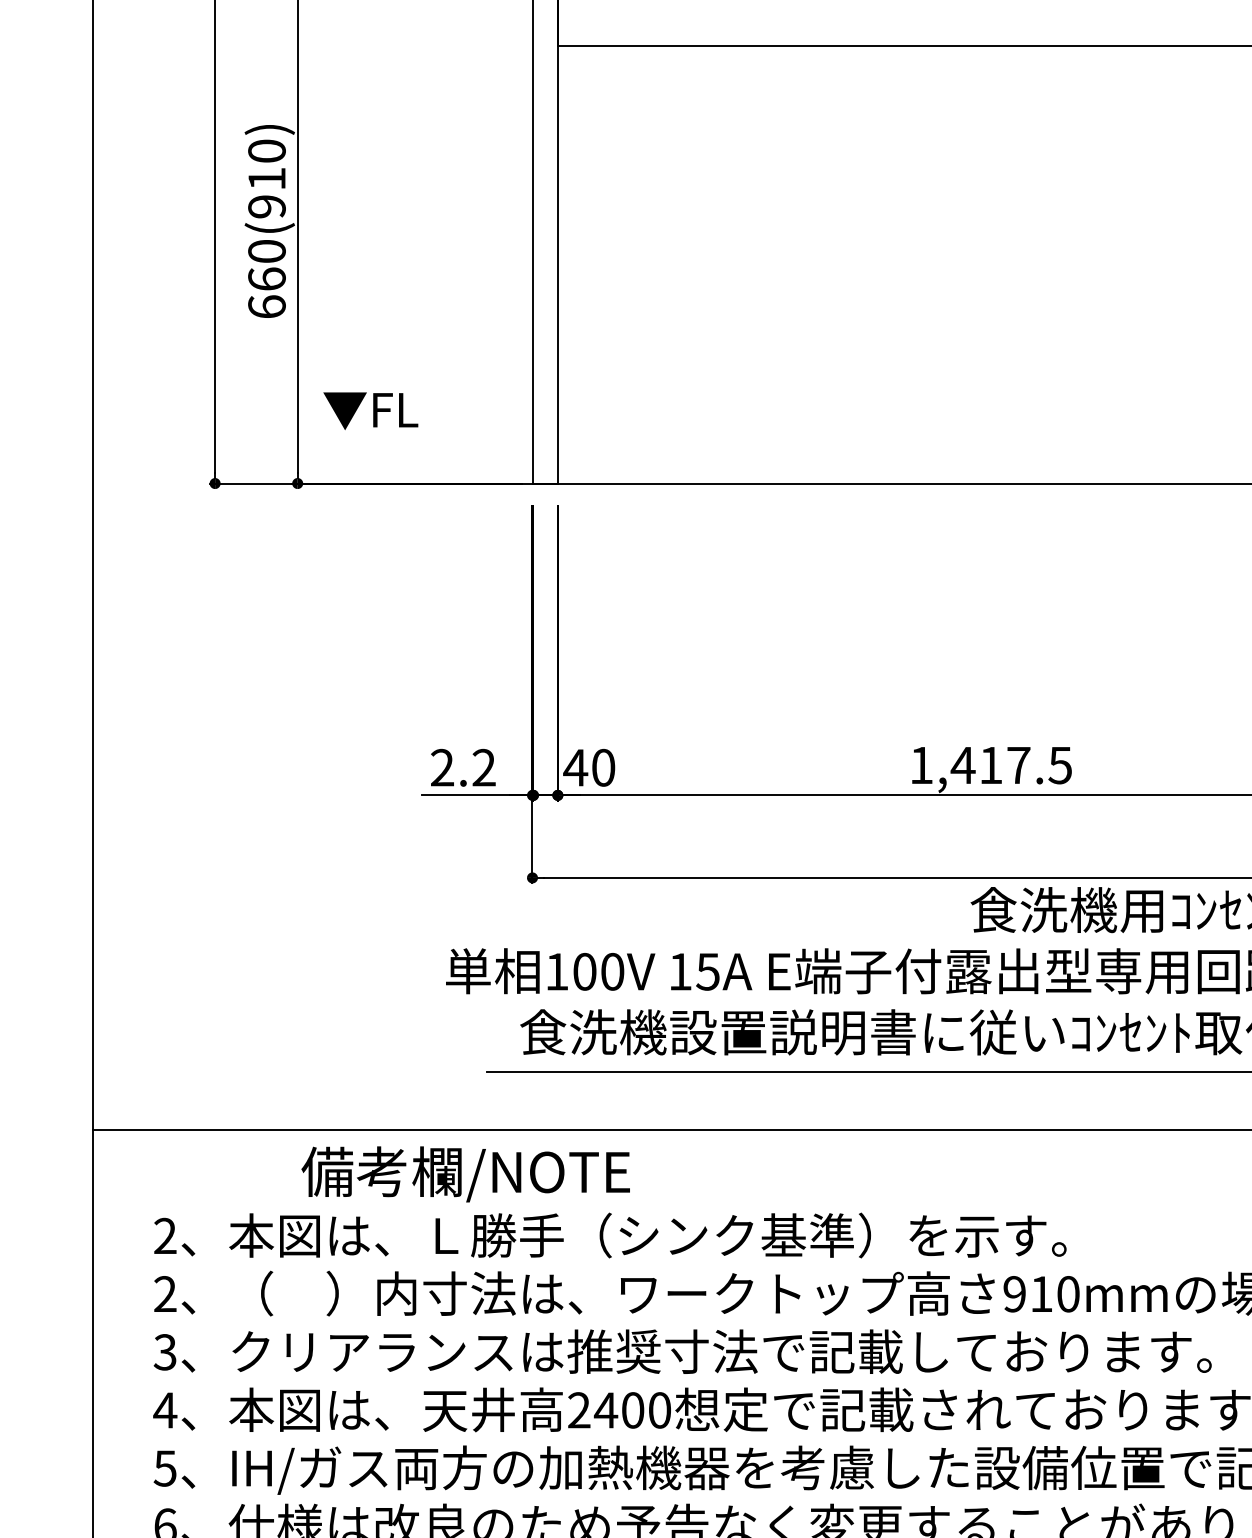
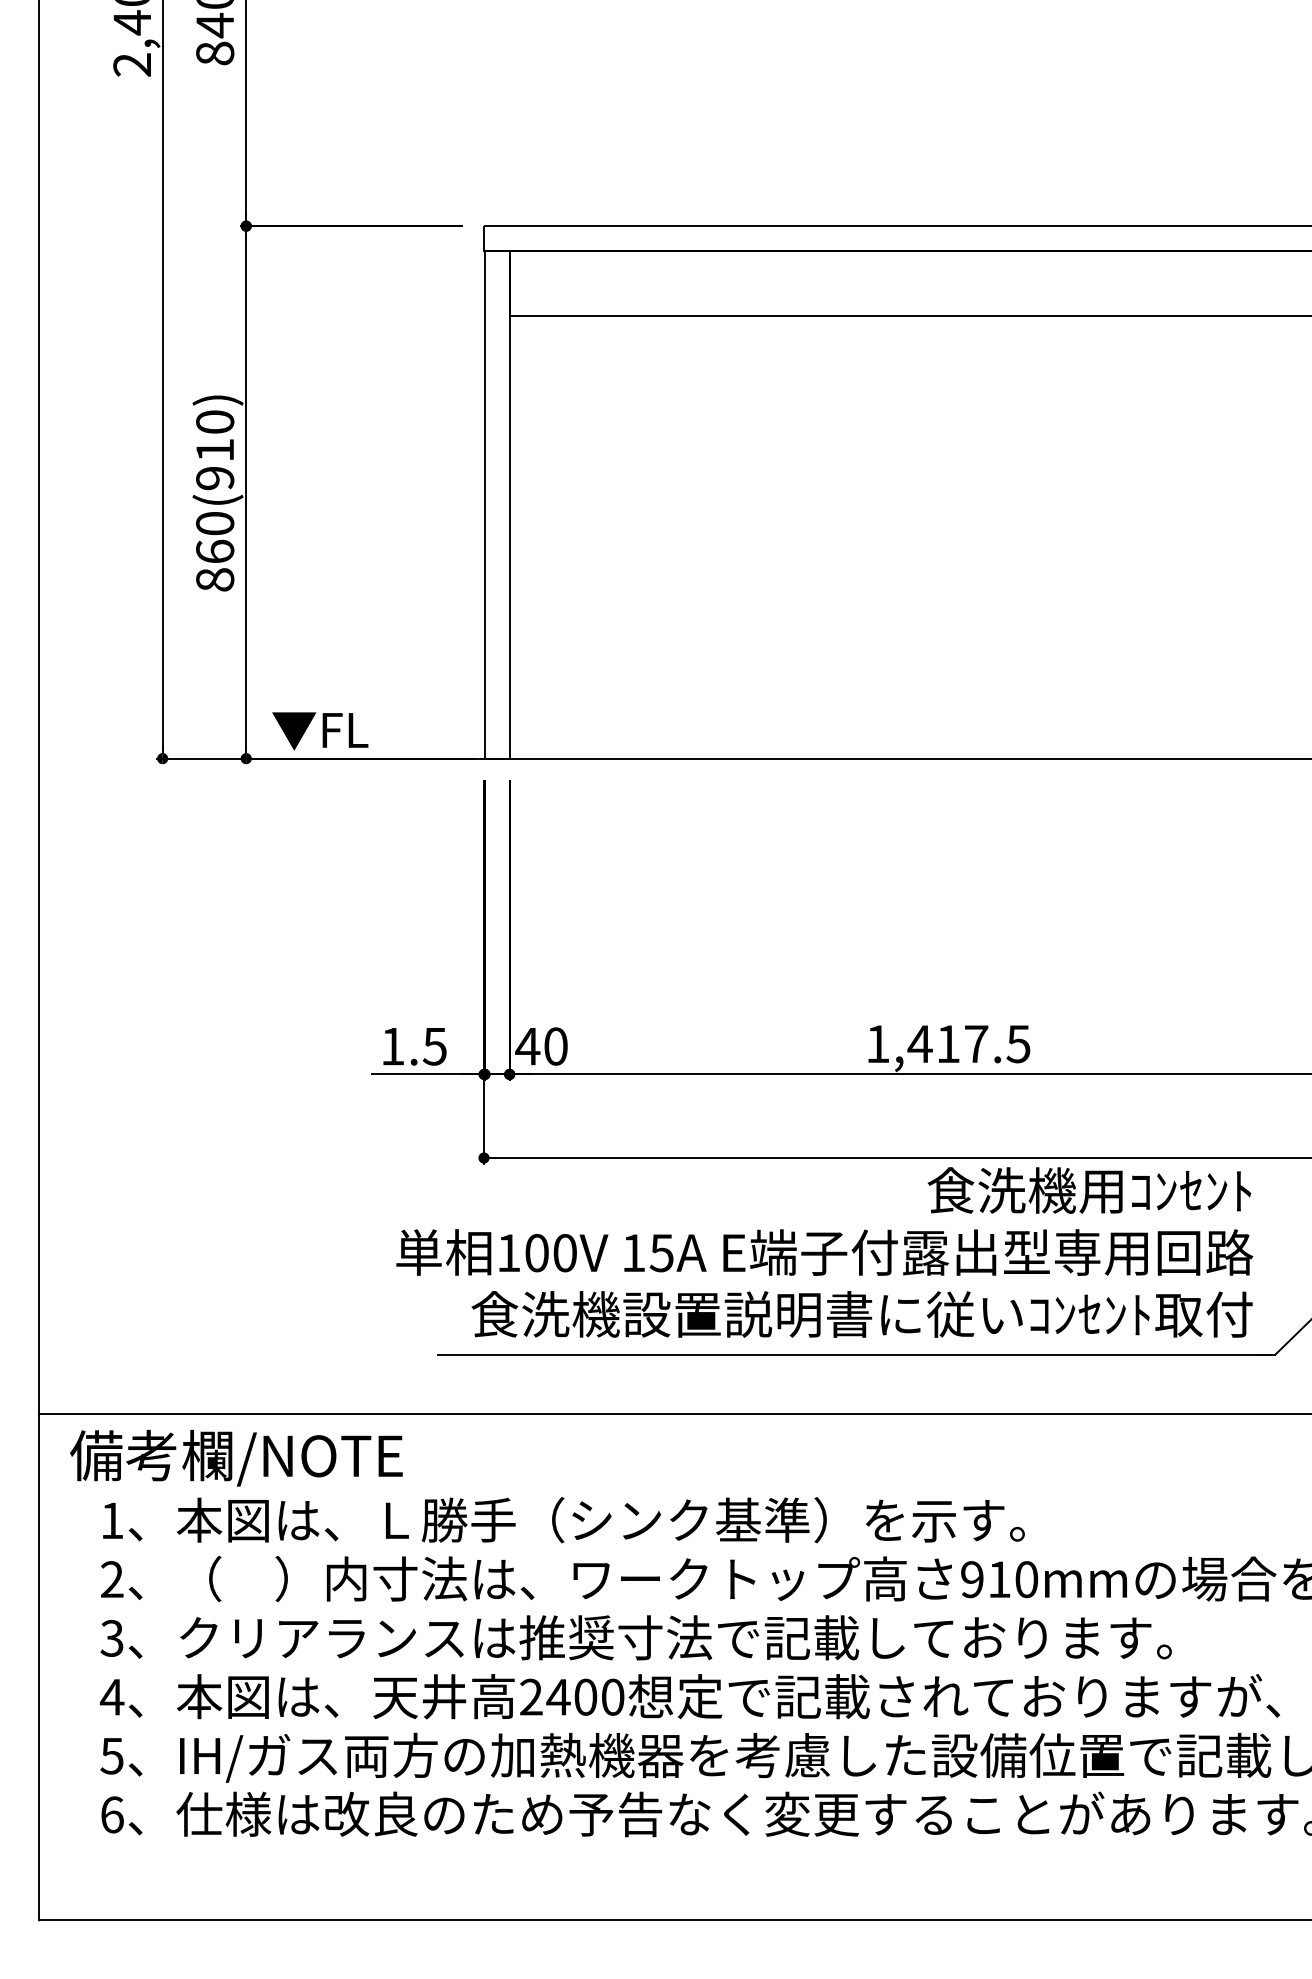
text: (267, 306) -> (215, 579), 660(910) -> 860(910)
text: (371, 411) -> (320, 731), moved
text: (462, 767) -> (413, 1046), 2.2 -> 1.5
text: (465, 1174) -> (236, 1458), moved
text: (165, 1235) -> (112, 1520), 2 -> 1

